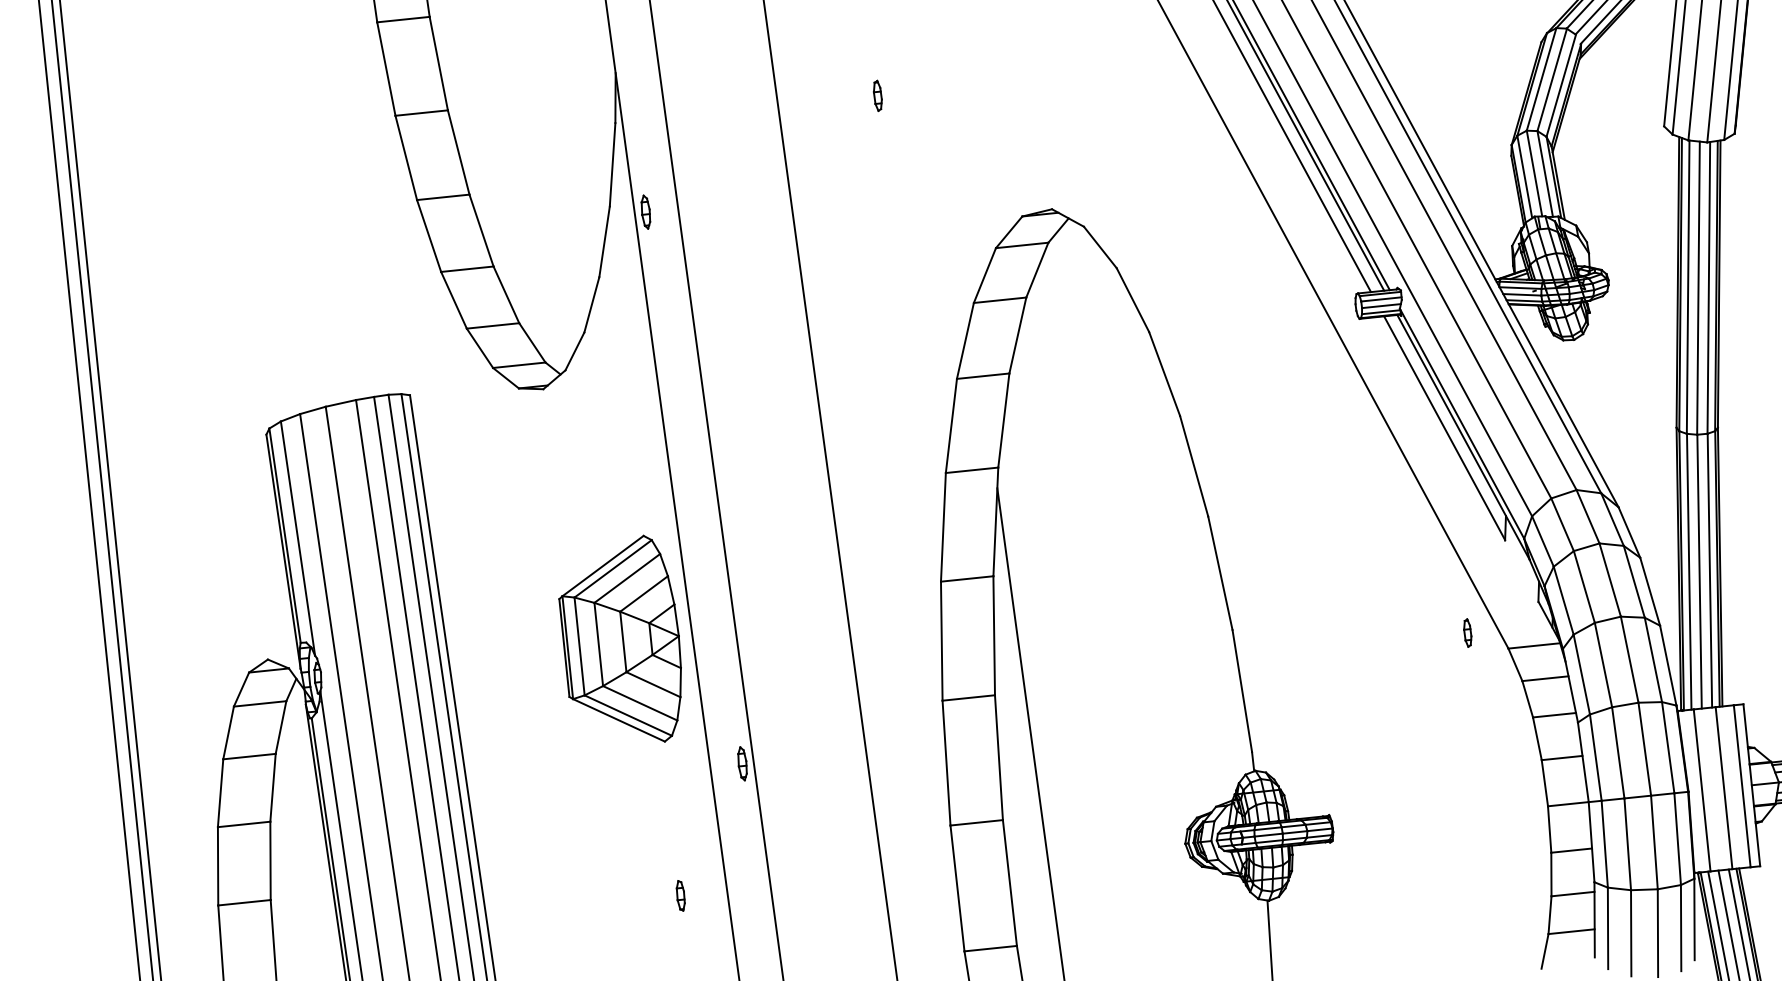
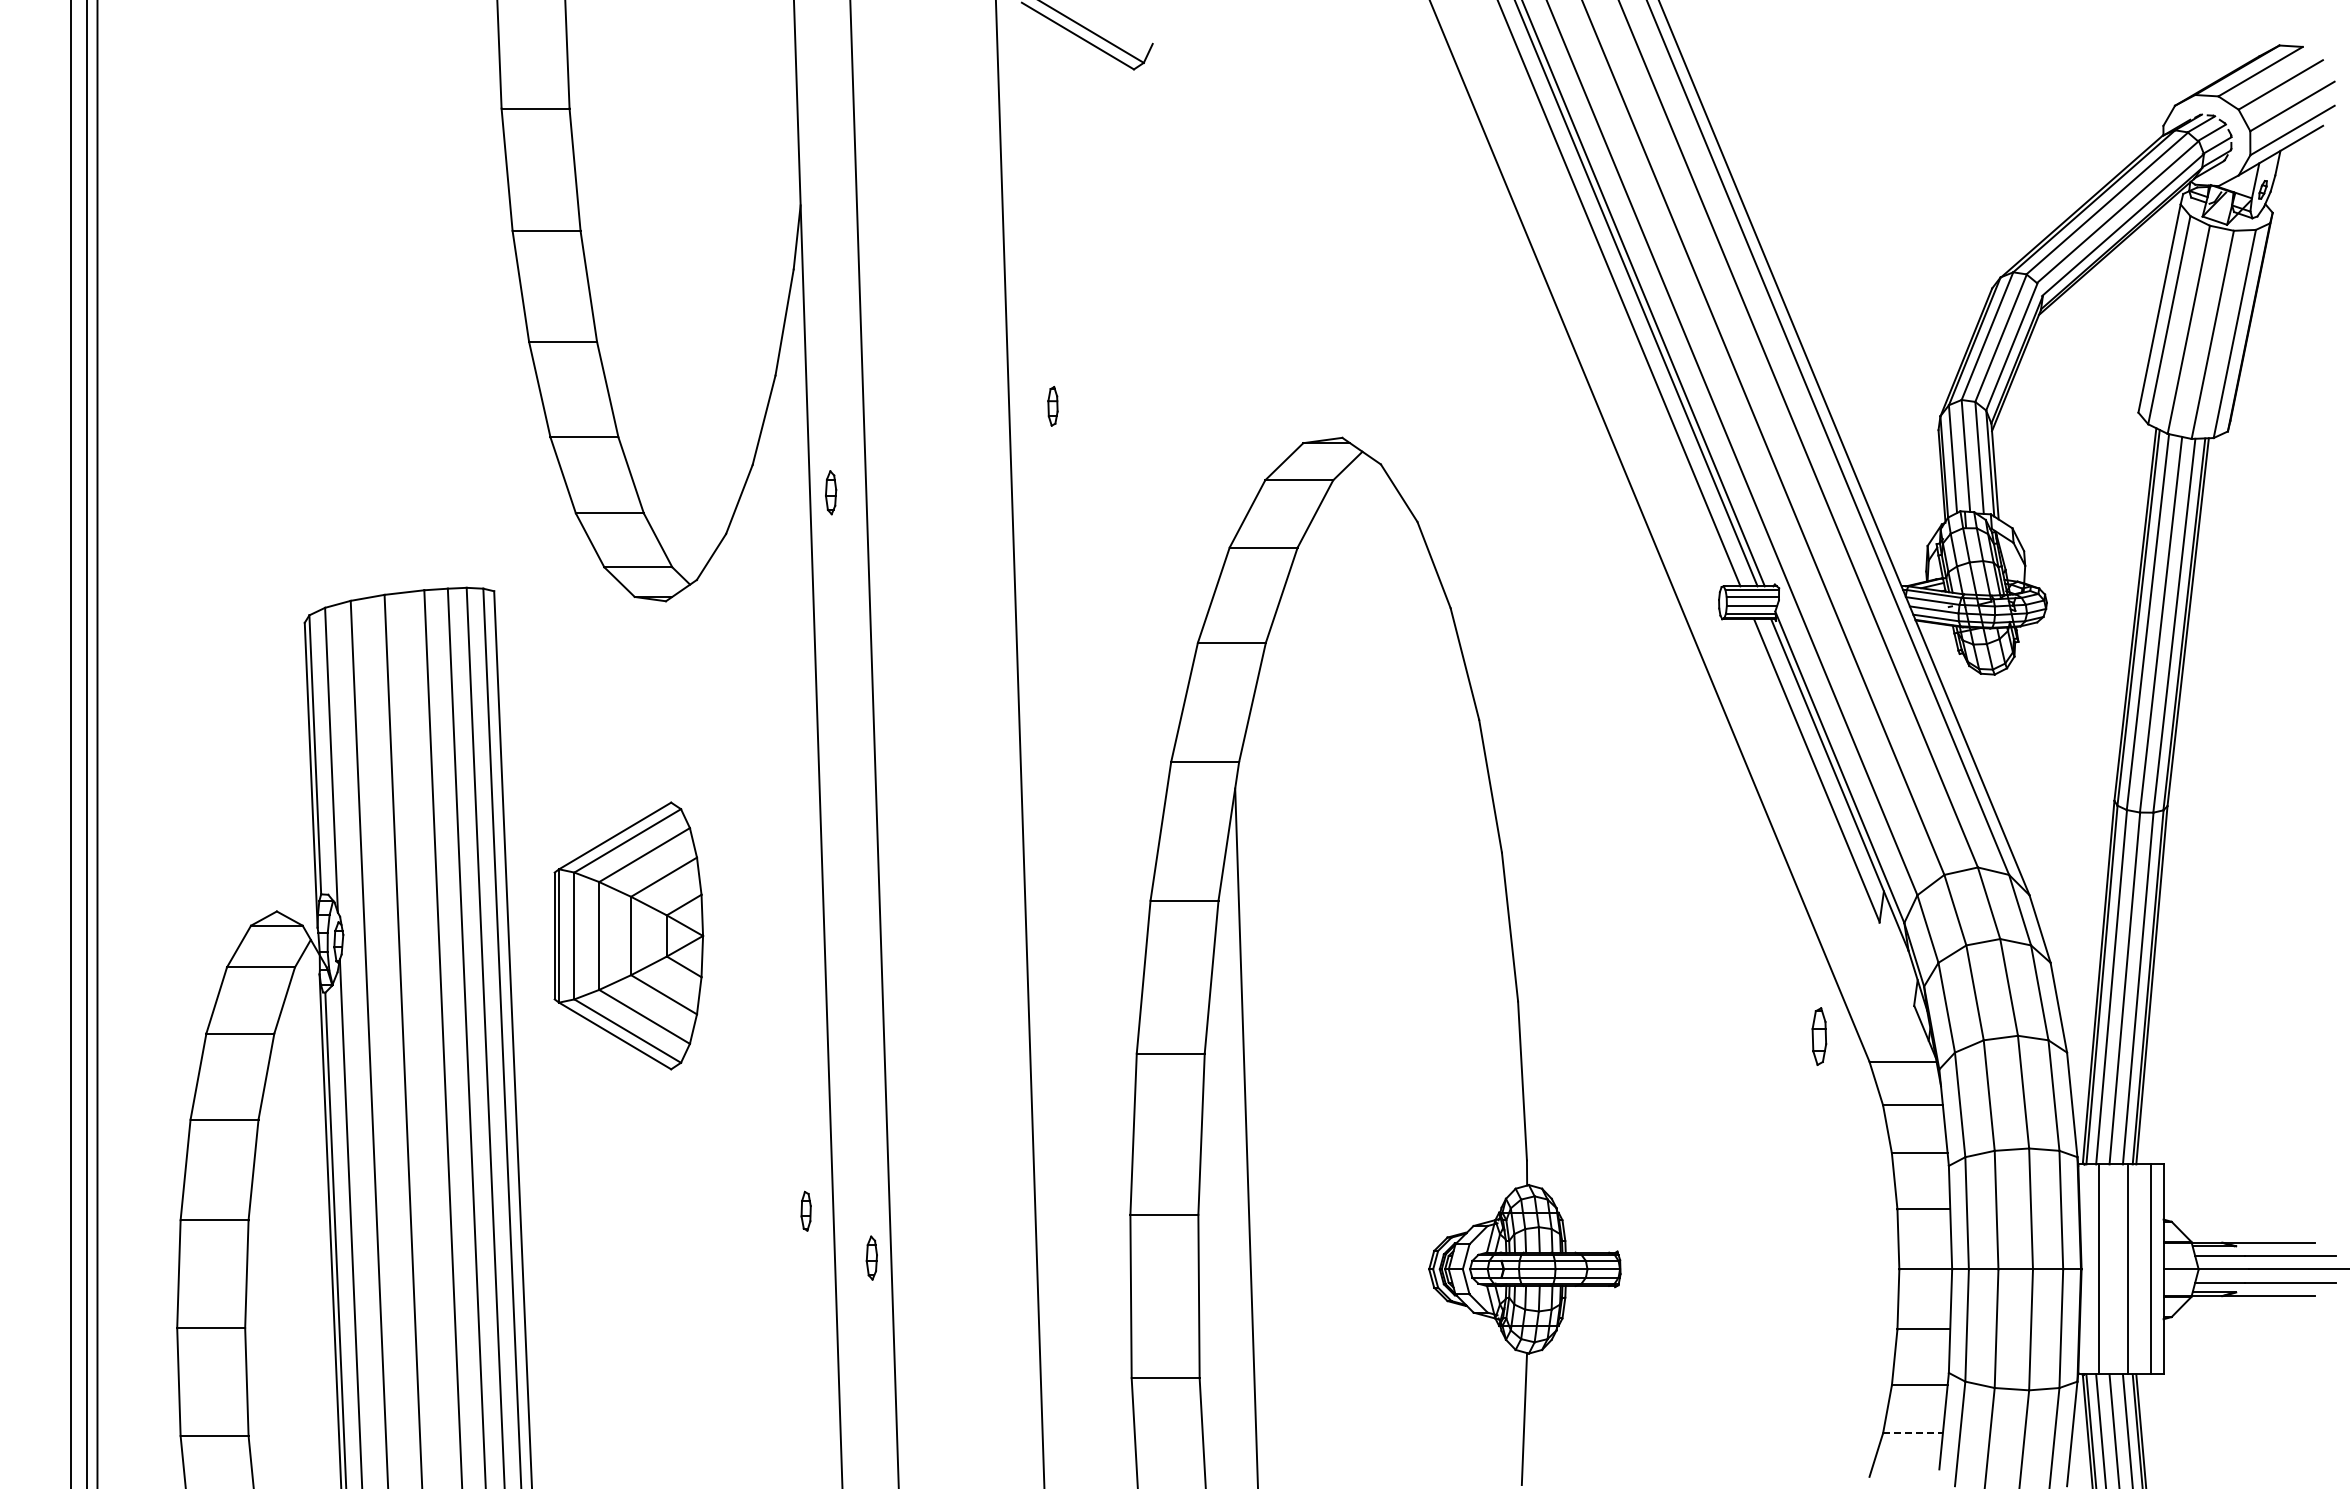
part: (877, 96) -> (1052, 406), moved
part: (646, 211) -> (831, 492), moved
part: (1467, 633) -> (1819, 1036), size x1.6
part: (621, 641) -> (628, 935), moved
part: (742, 763) -> (871, 1257), moved
part: (680, 895) -> (805, 1210), moved
line: (1572, 931) -> (1913, 1433), solid -> dashed

